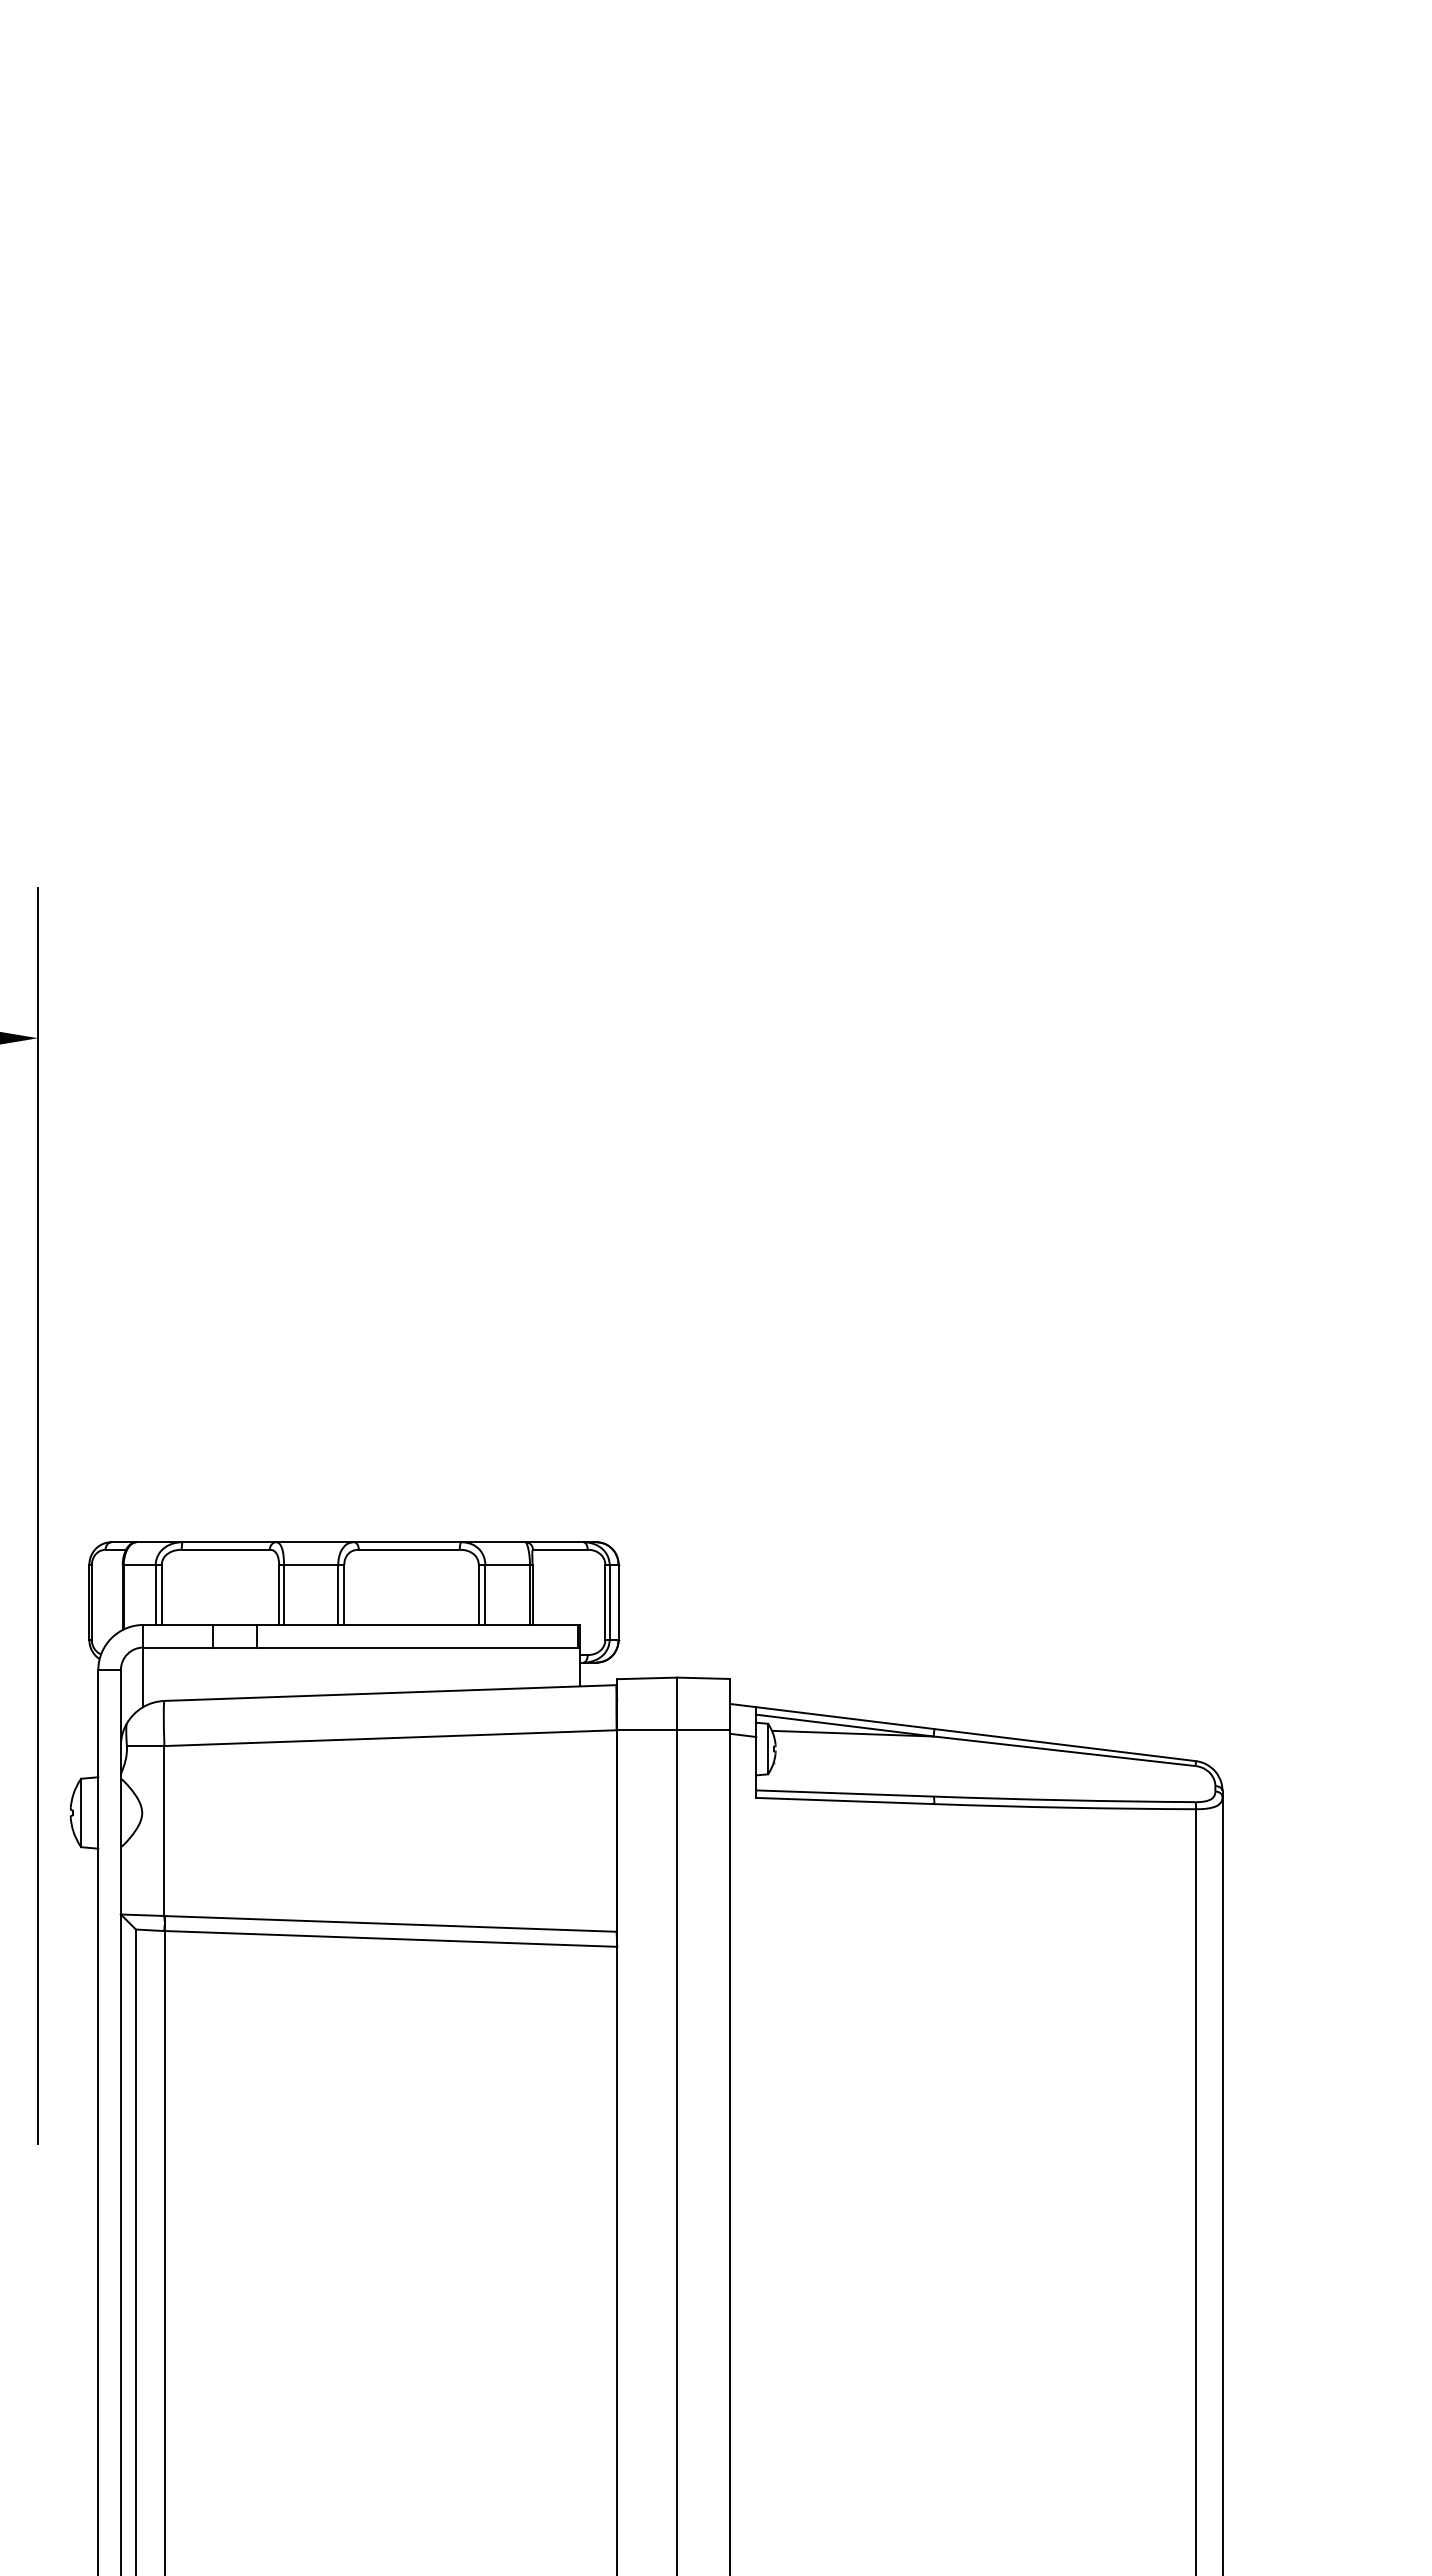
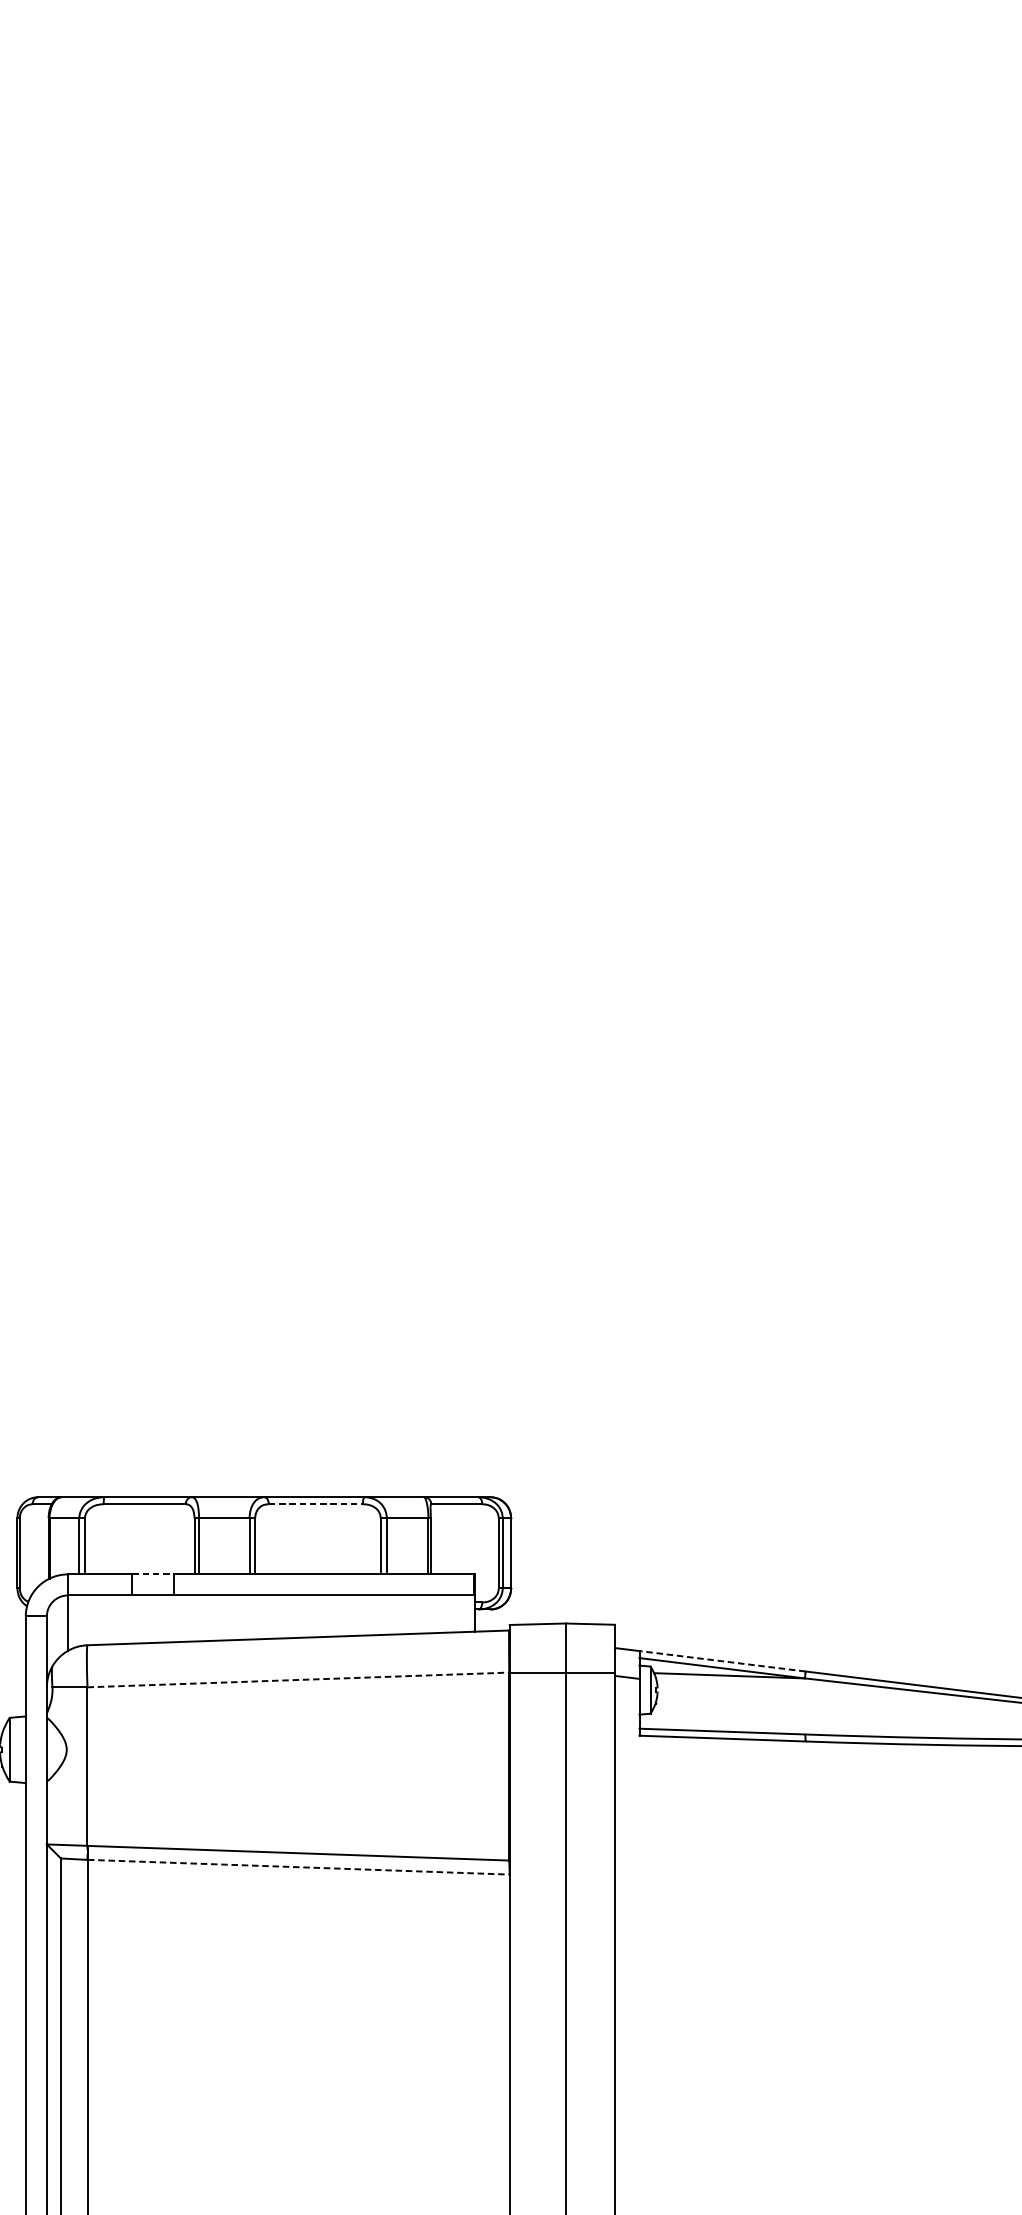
line: (409, 1549) -> (316, 1504), solid -> dashed
line: (235, 1624) -> (153, 1573), solid -> dashed
line: (845, 1718) -> (722, 1661), solid -> dashed
line: (391, 1738) -> (299, 1680), solid -> dashed
line: (391, 1938) -> (299, 1866), solid -> dashed

